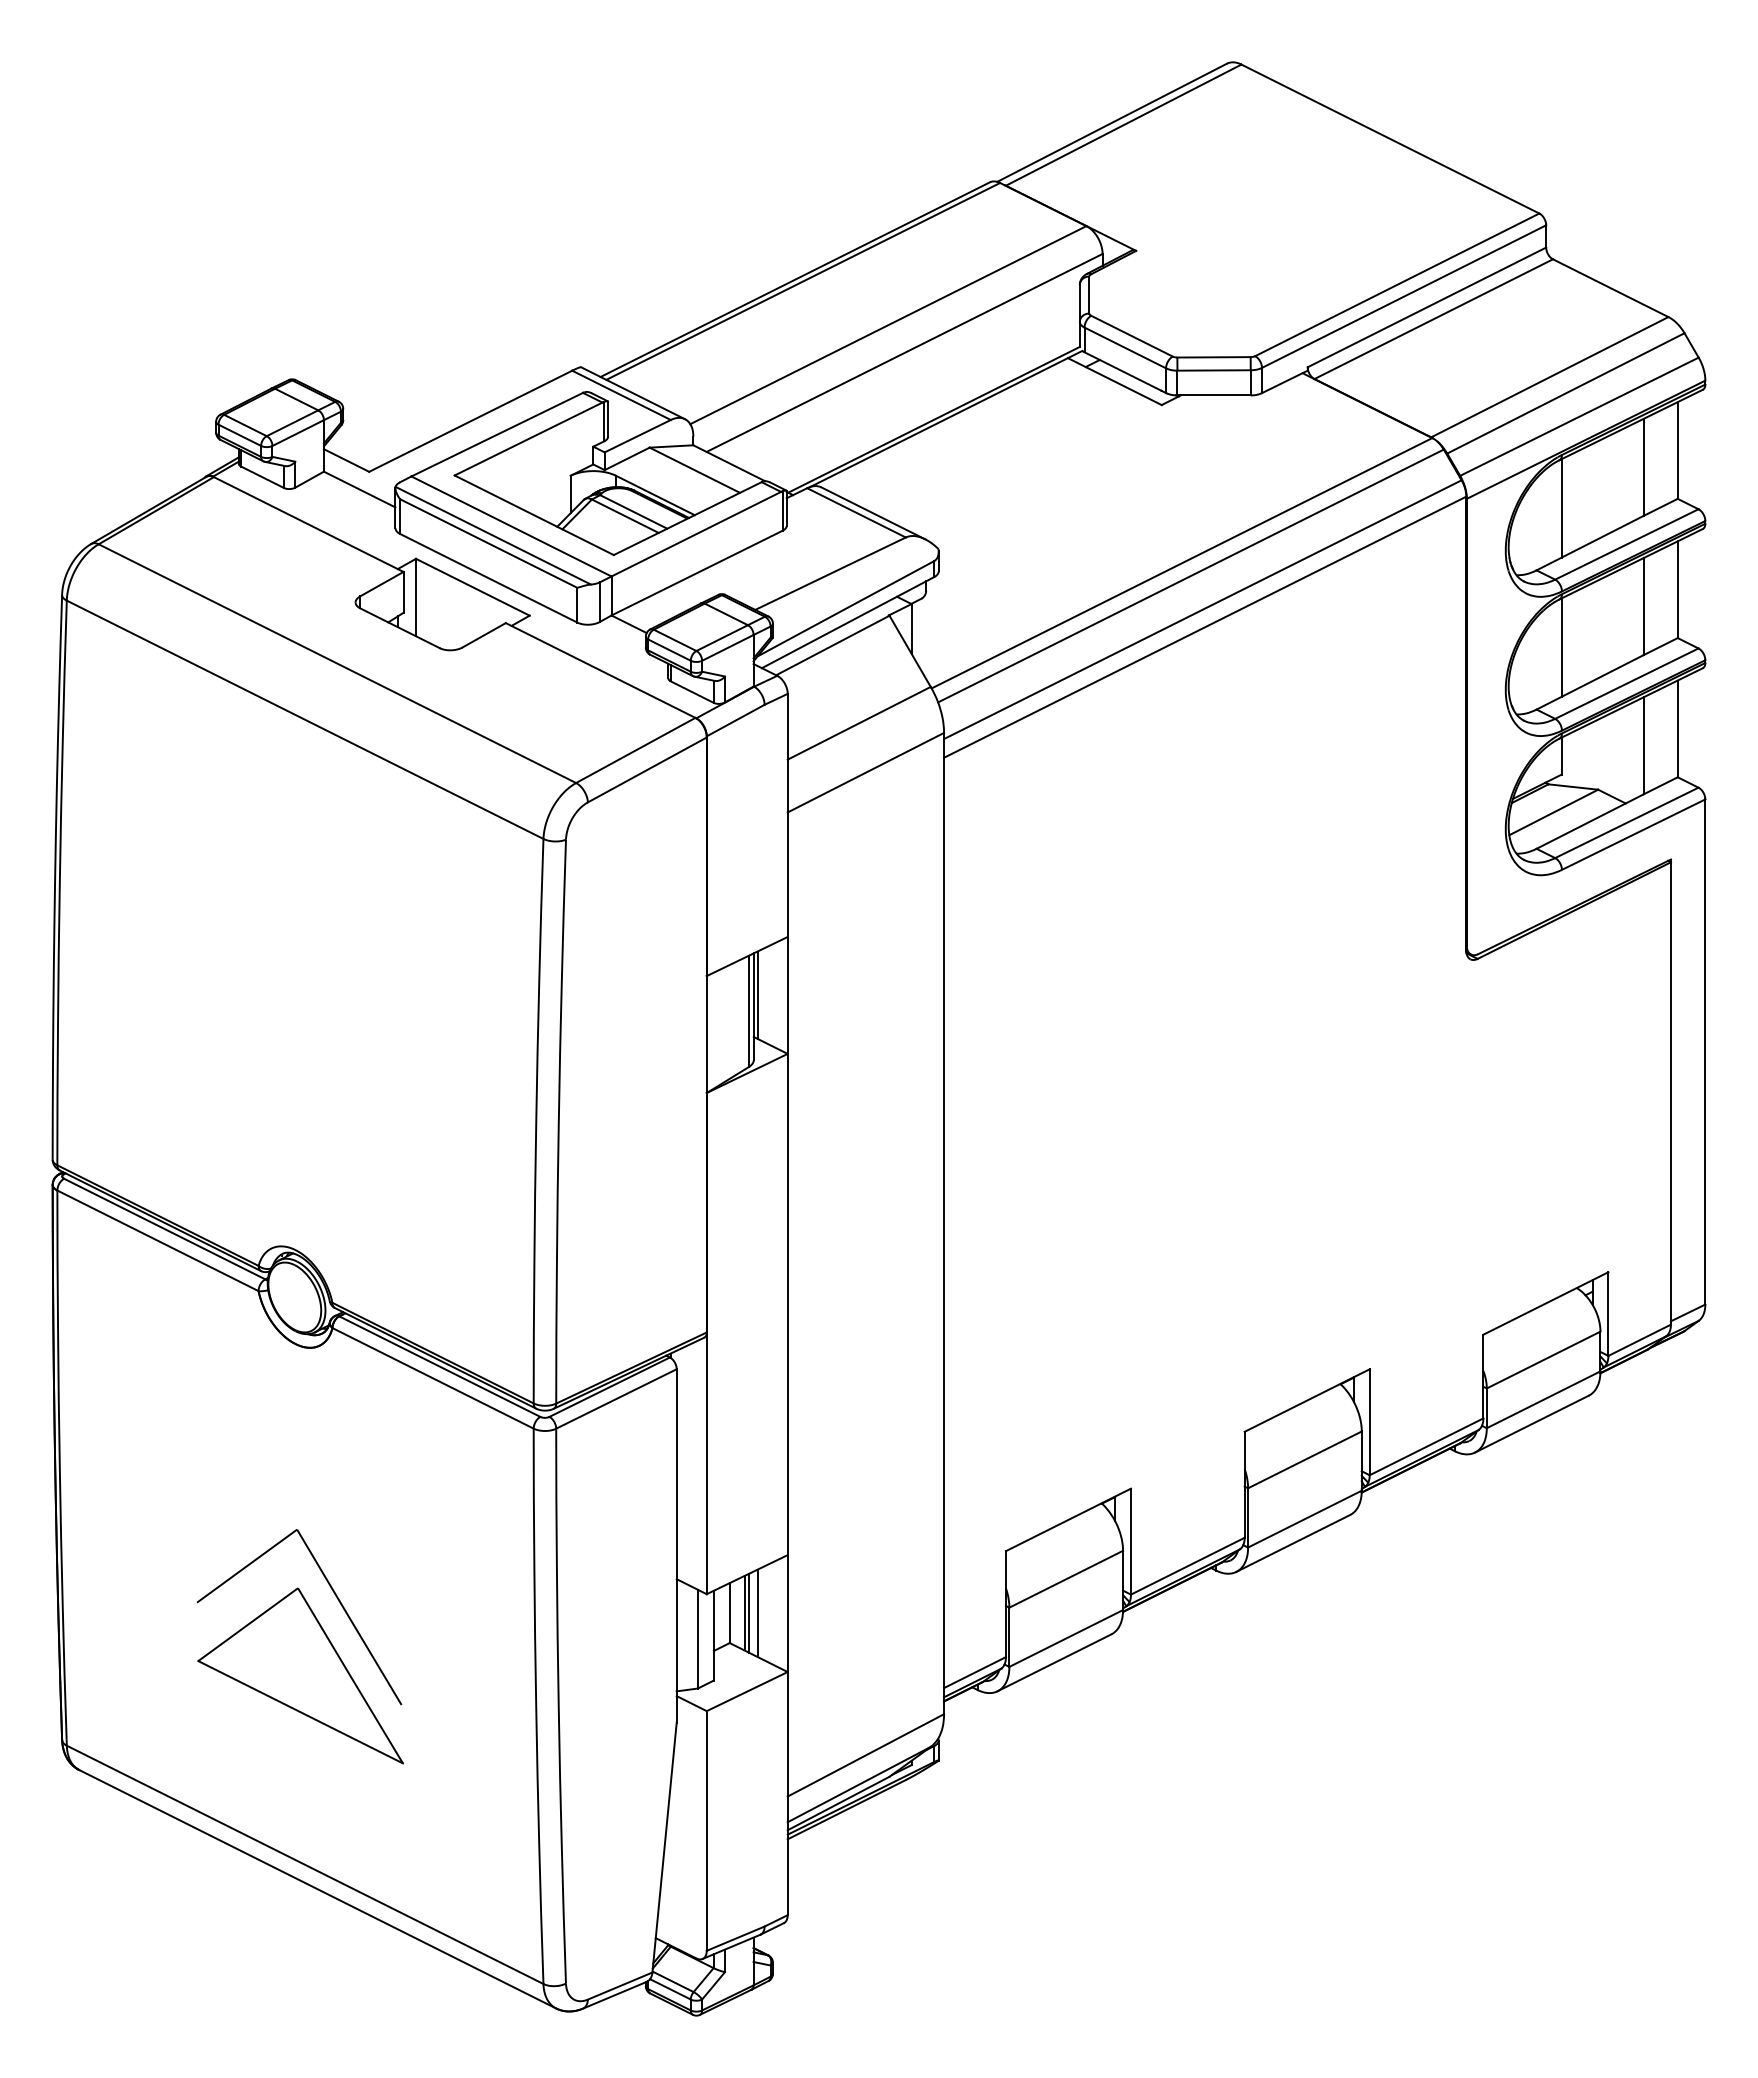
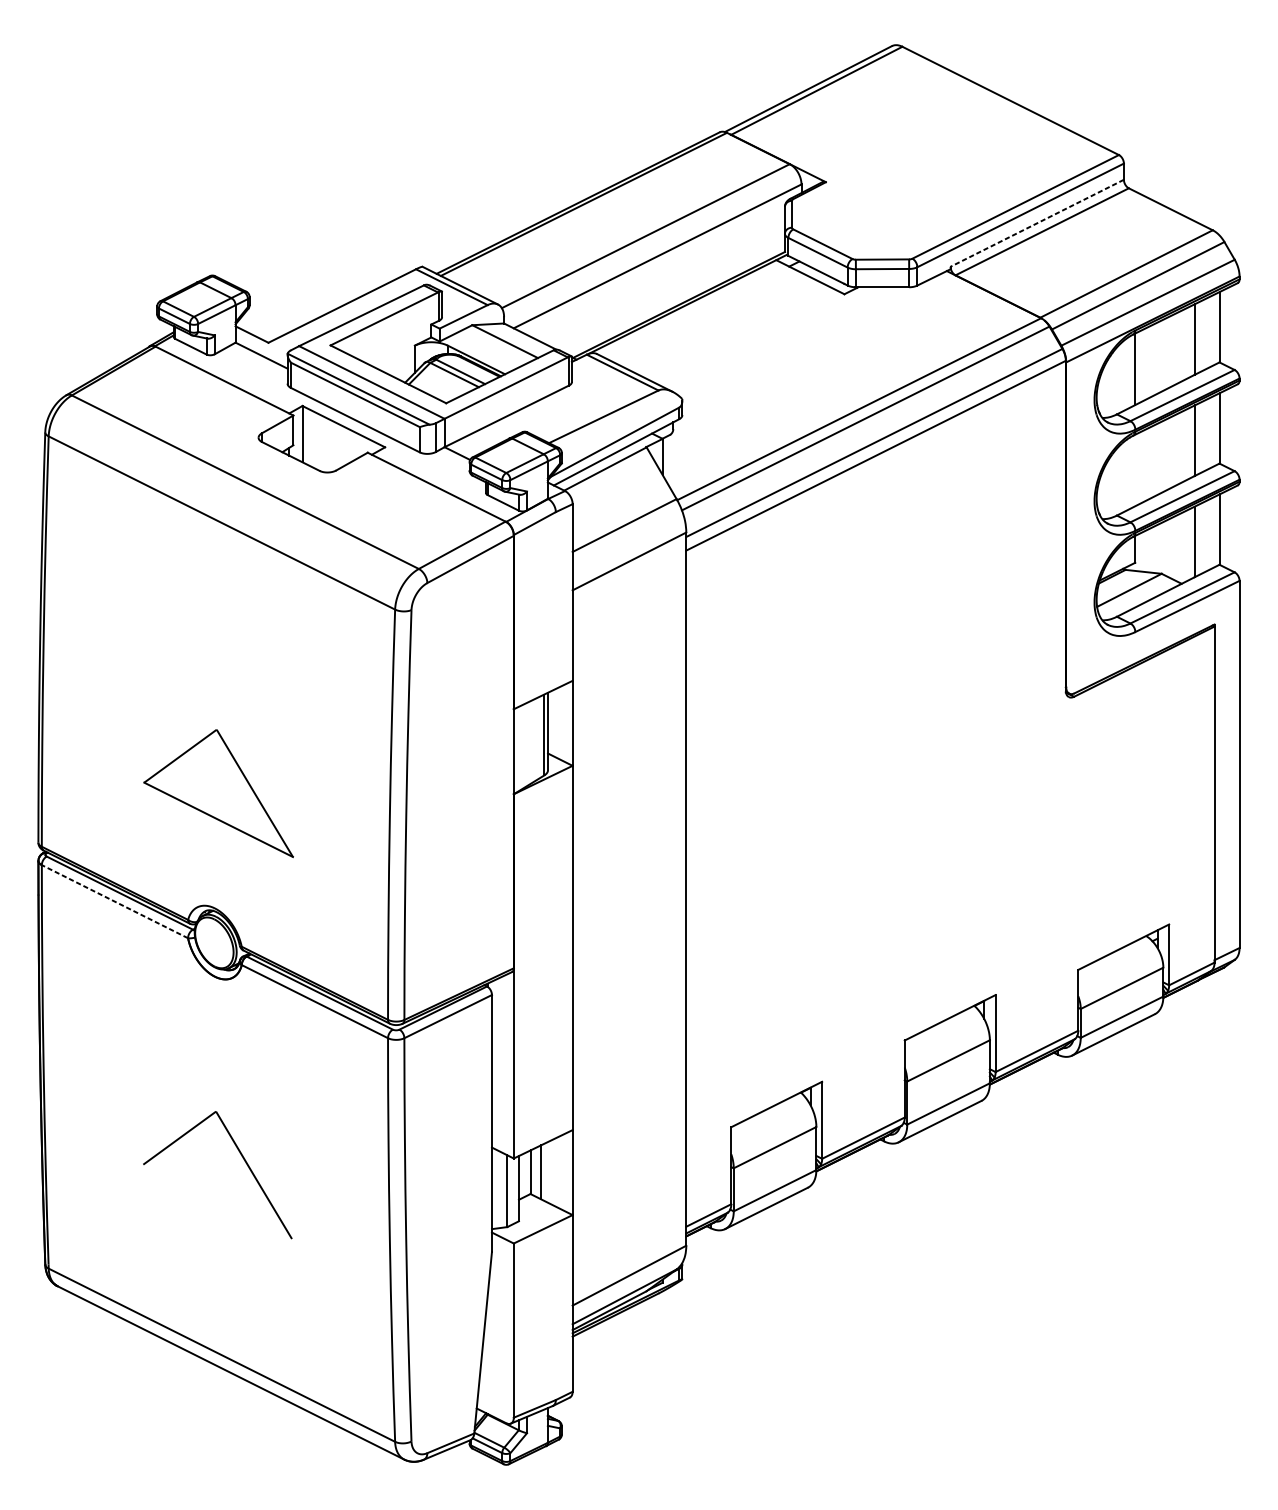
line: (1426, 307) -> (1036, 223), solid -> dashed
line: (1561, 647) -> (1135, 470), removed
line: (757, 994) -> (550, 722), removed
line: (157, 1240) -> (114, 901), solid -> dashed
line: (748, 1612) -> (544, 1171), removed
line: (757, 1613) -> (550, 1172), removed
part: (300, 1675) -> (218, 793), moved

